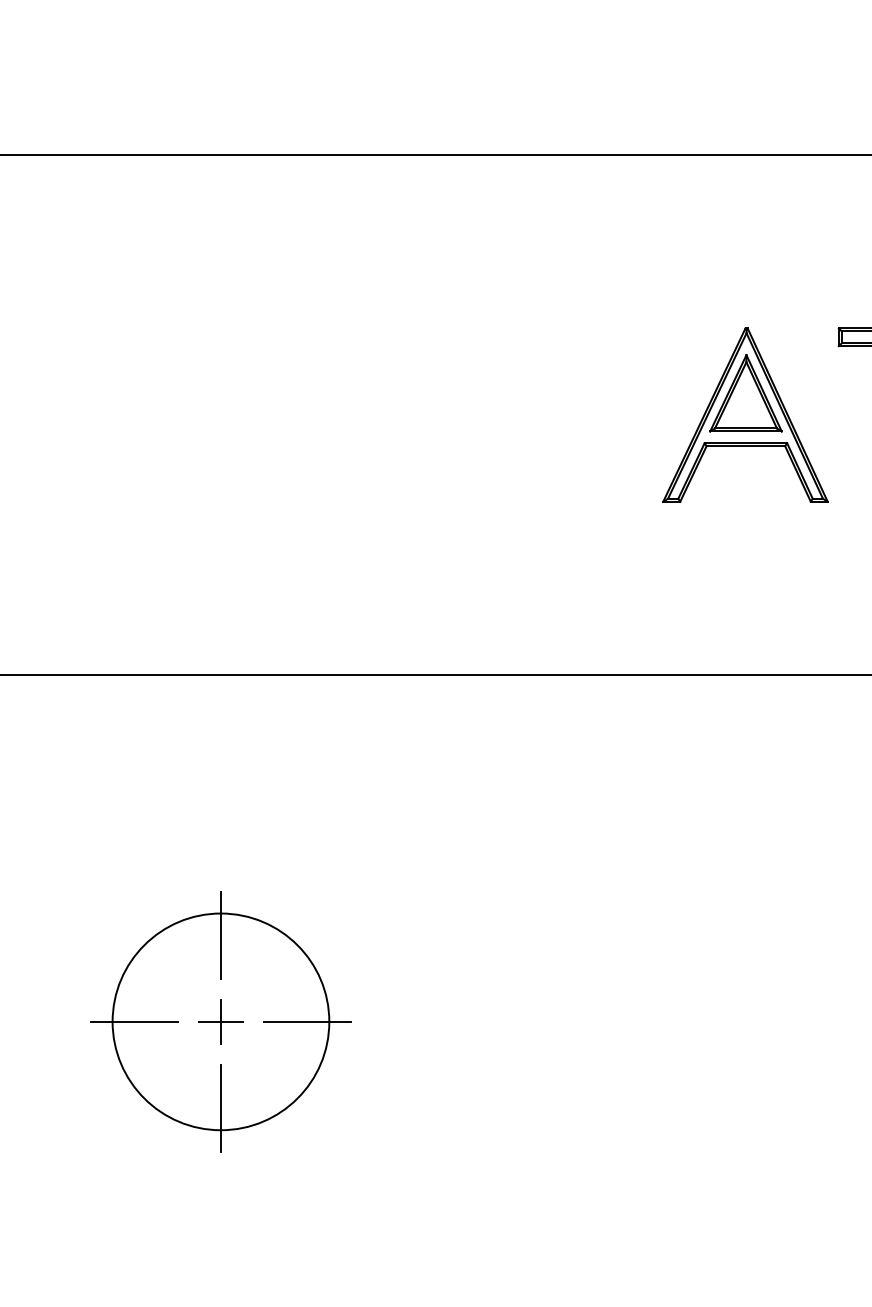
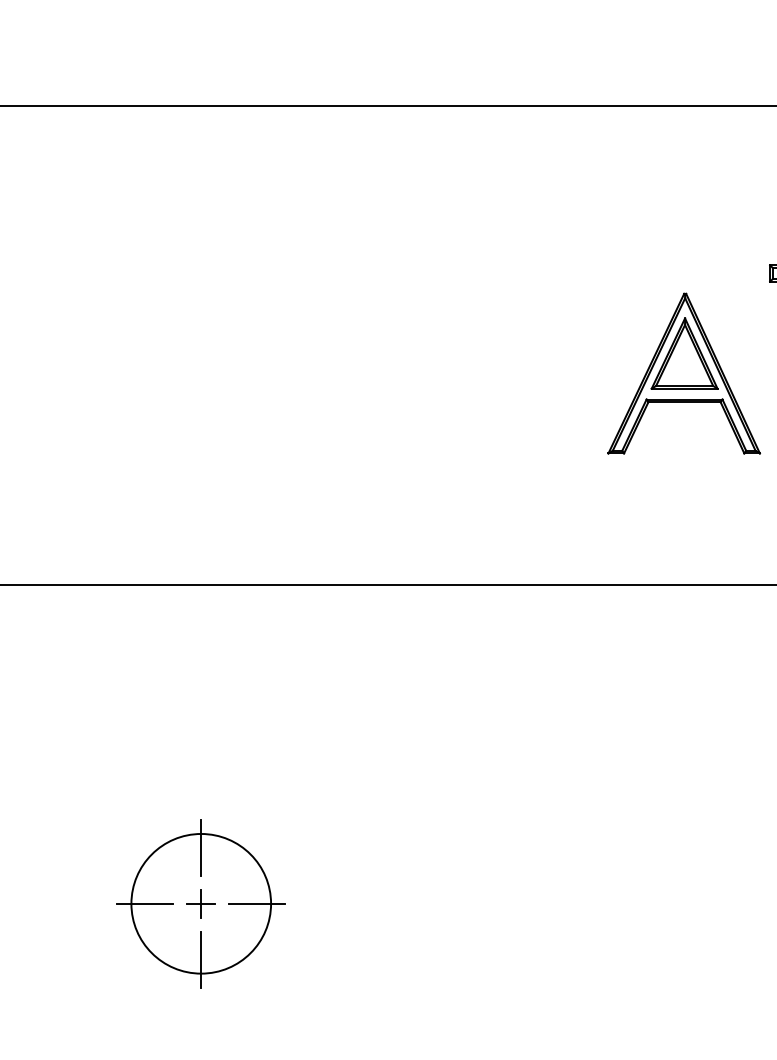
part: (745, 414) -> (684, 373), moved
part: (220, 1021) -> (200, 903), size x0.7

